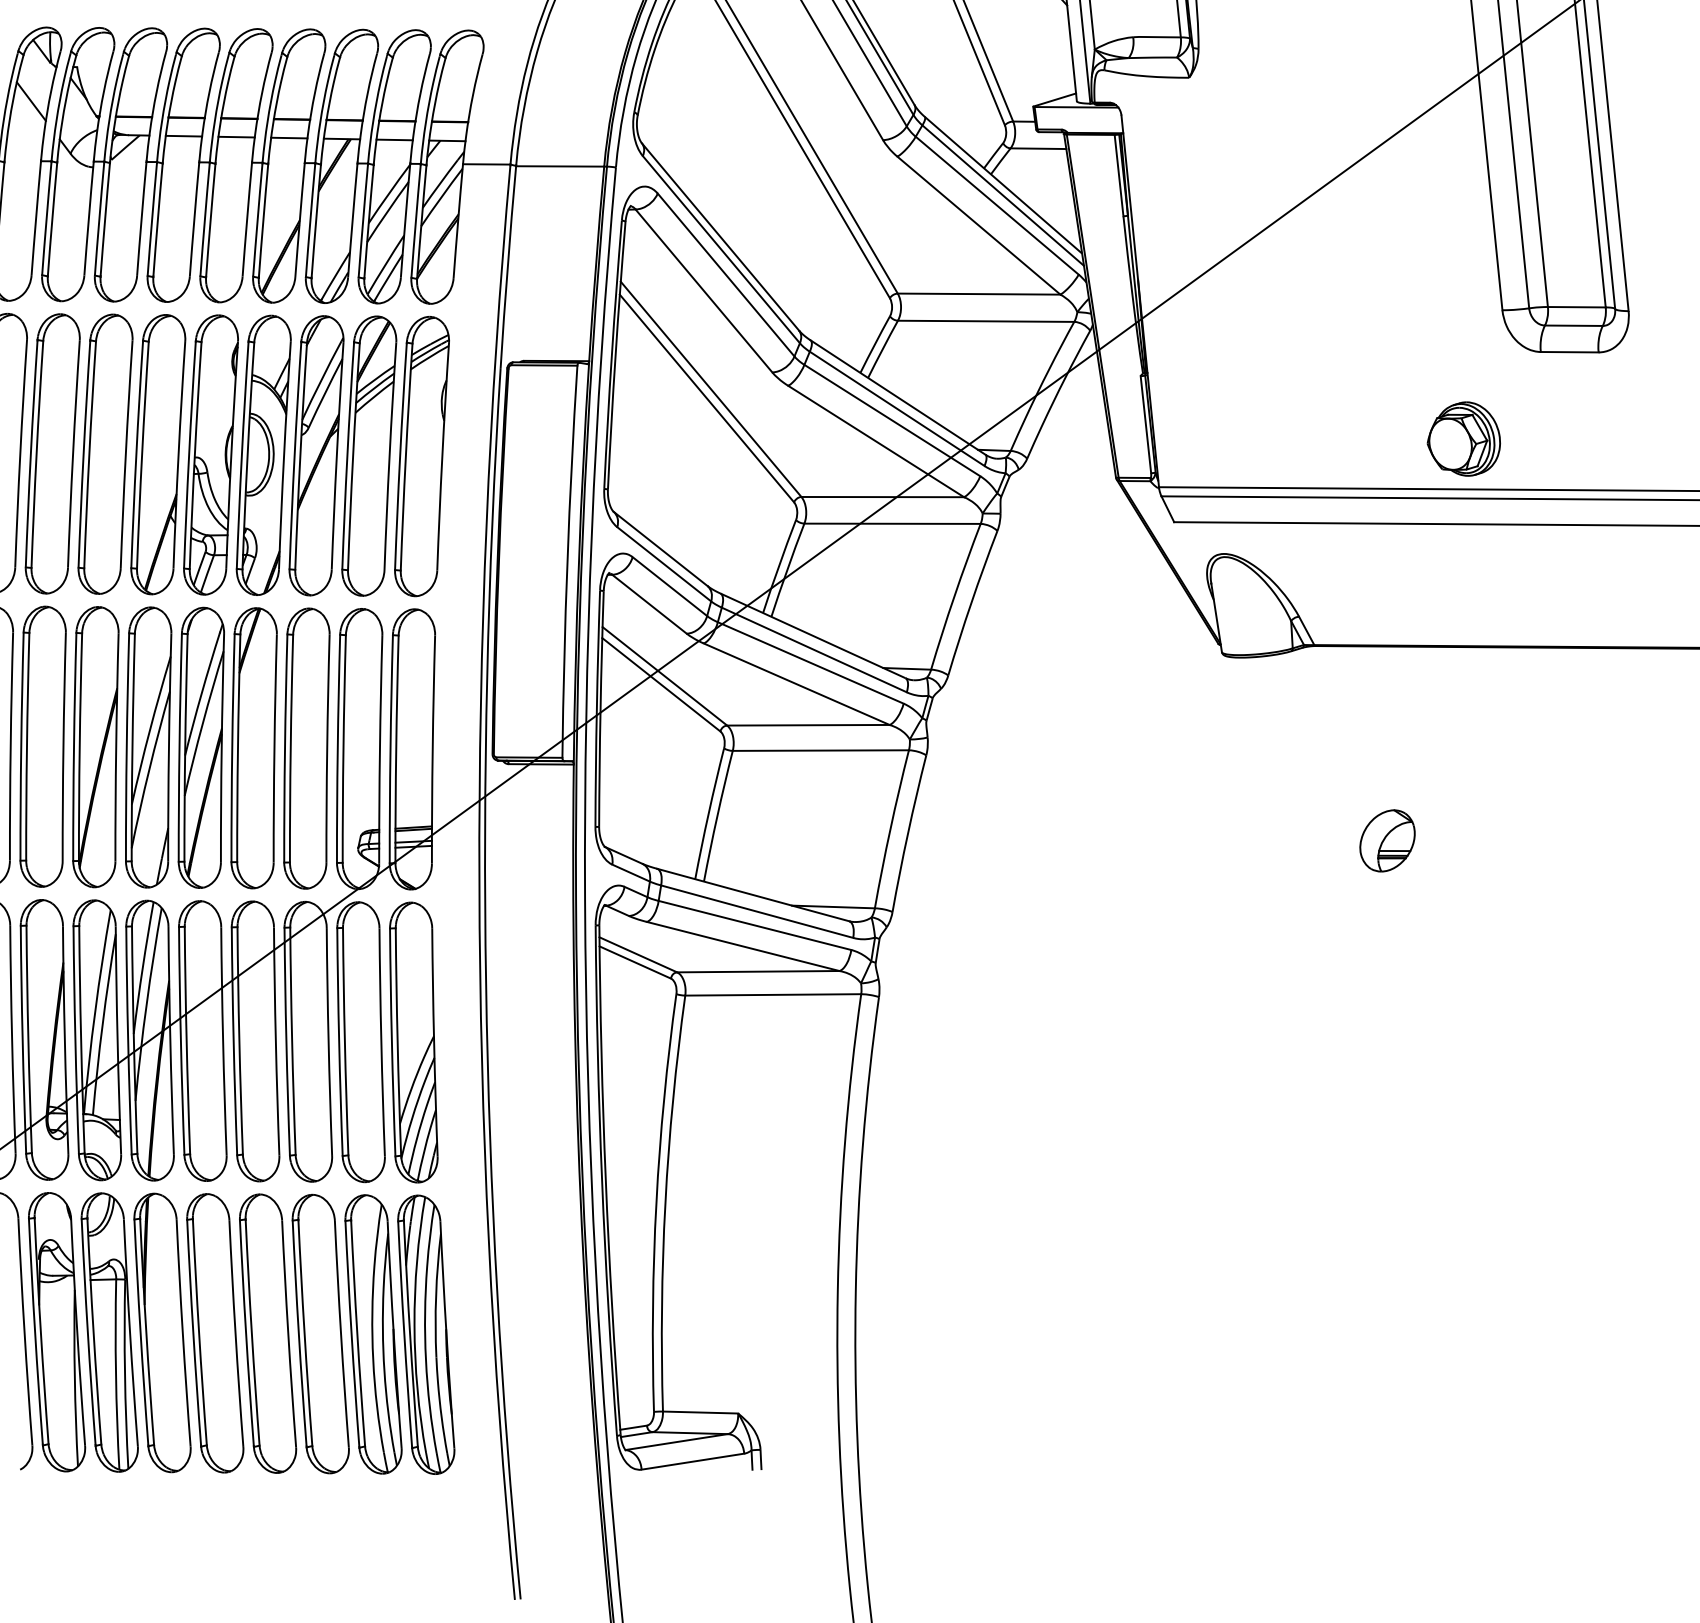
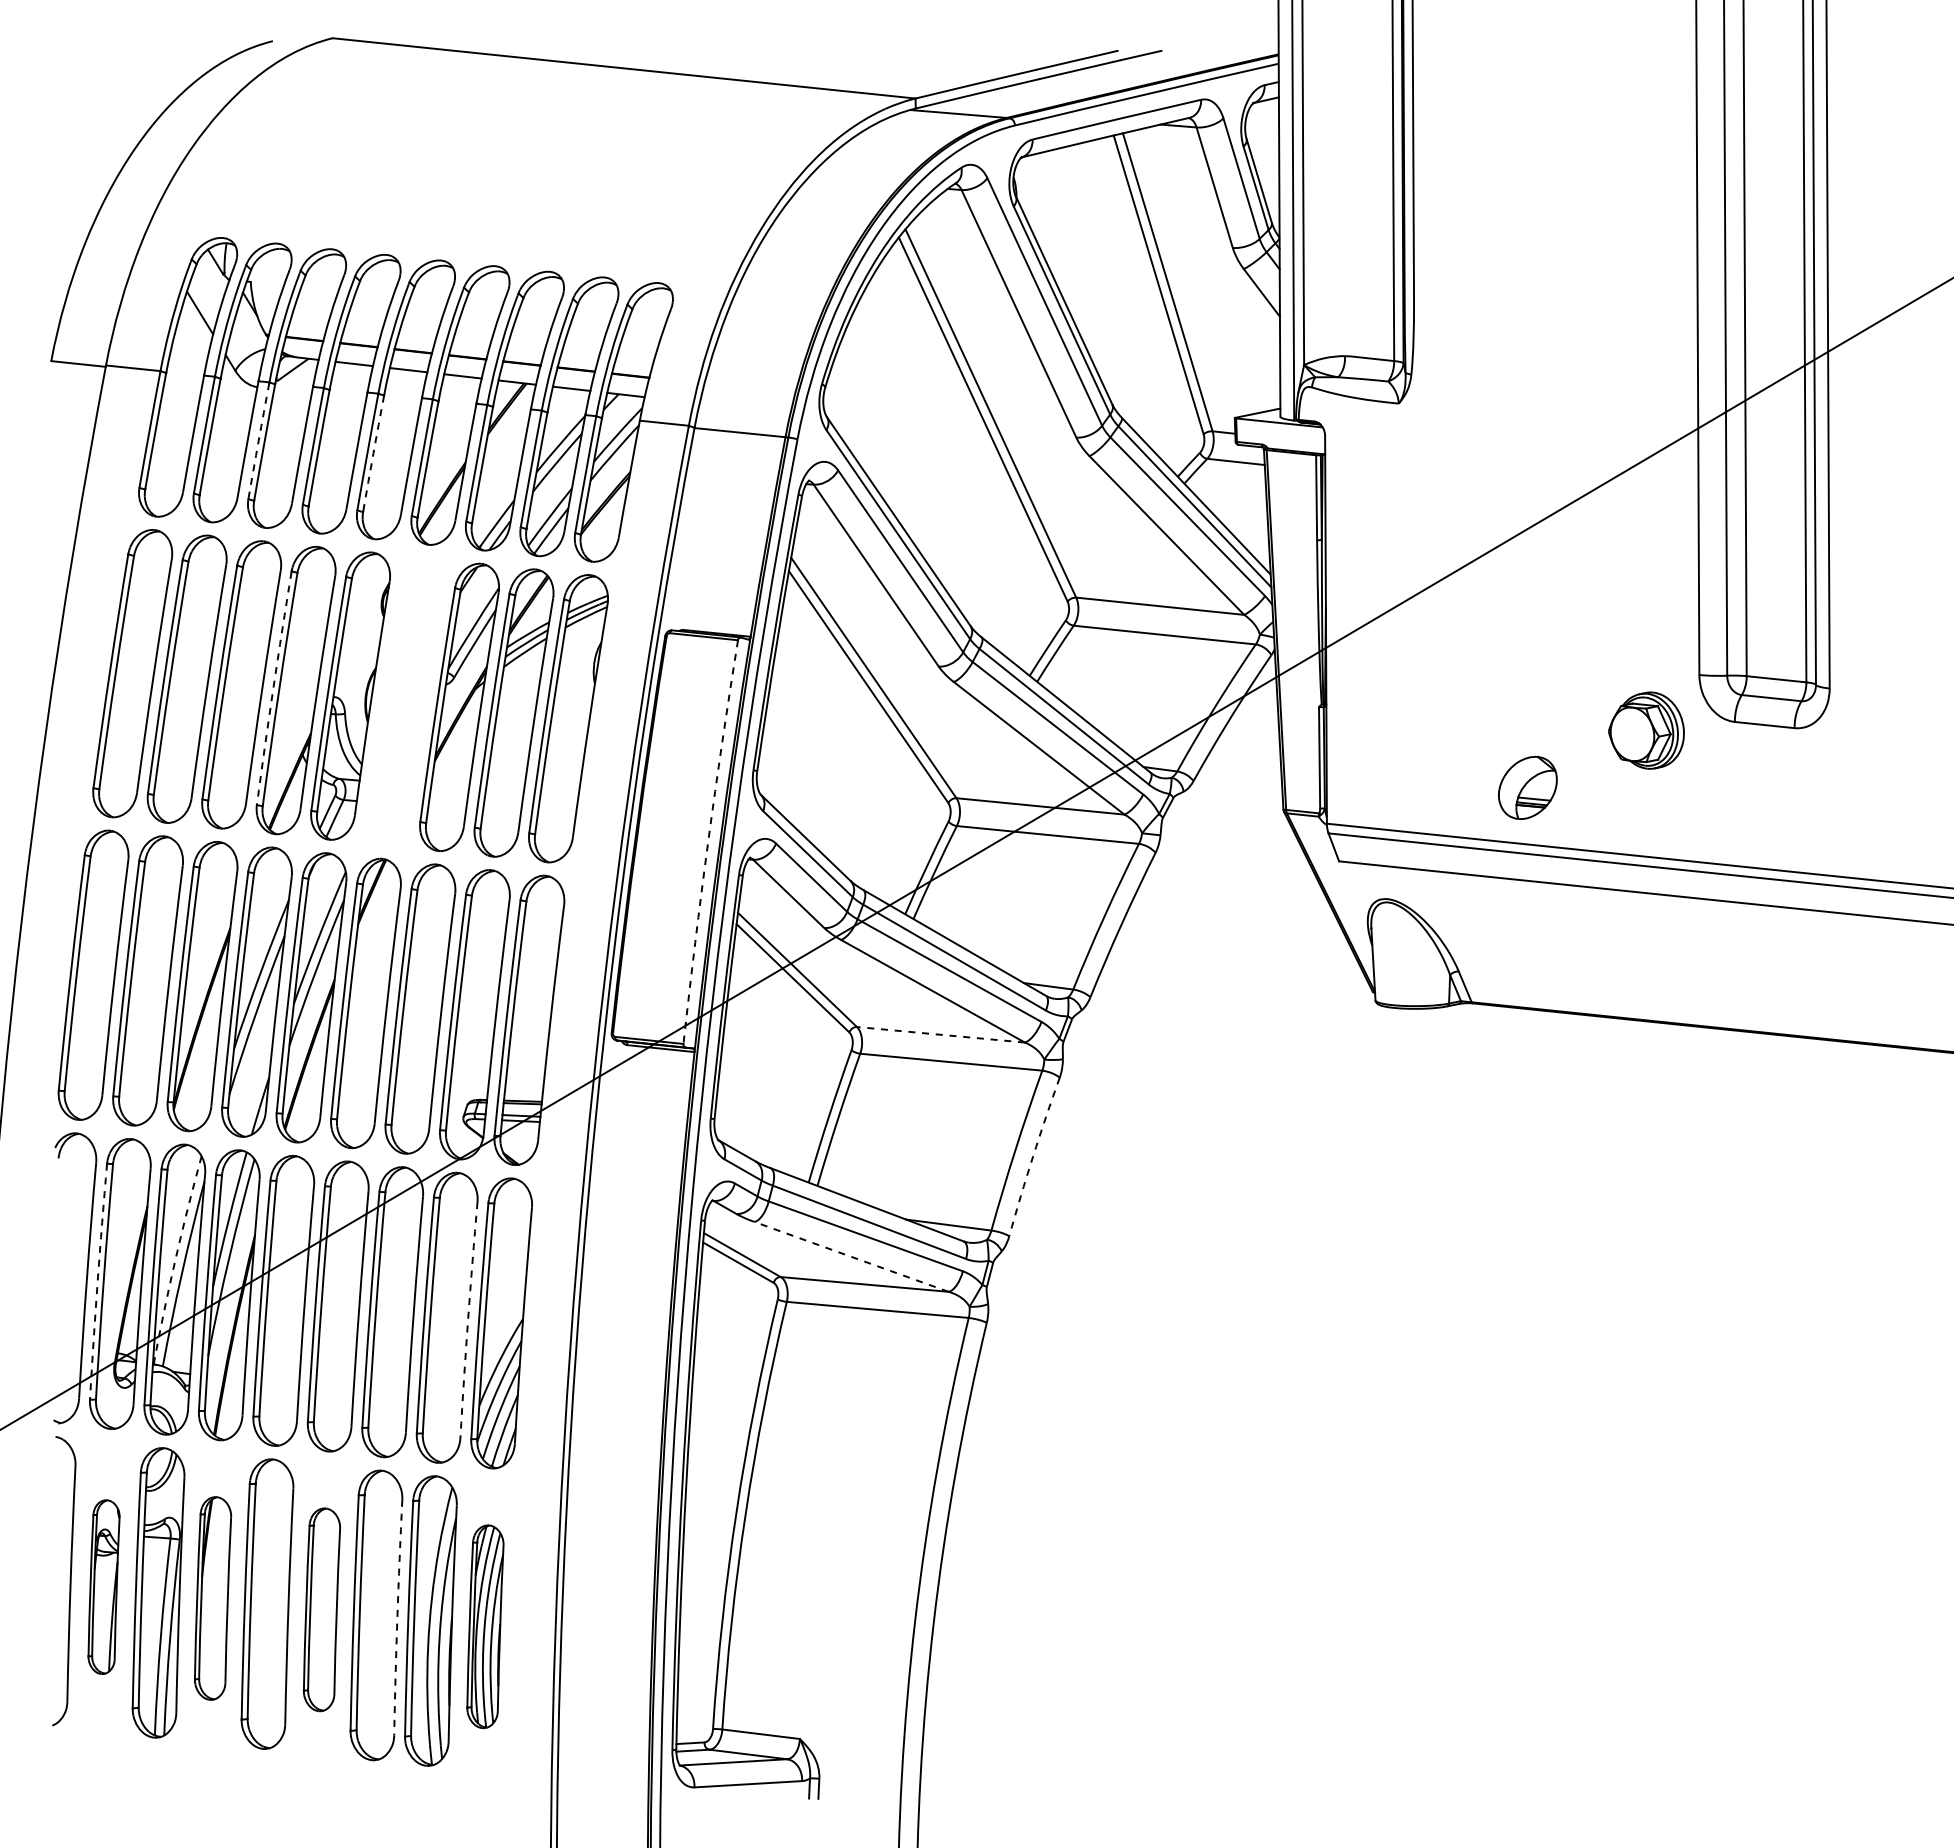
arc: (99, 219) -> (258, 441), solid -> dashed
arc: (210, 220) -> (373, 453), solid -> dashed
part: (1463, 439) -> (1646, 730), moved
arc: (136, 454) -> (273, 688), solid -> dashed
part: (263, 455) -> (404, 701), removed
arc: (567, 561) -> (708, 841), solid -> dashed
line: (807, 725) -> (940, 1034), solid -> dashed
arc: (908, 833) -> (1033, 1156), solid -> dashed
part: (1387, 840) -> (1527, 787), moved
line: (743, 946) -> (851, 1256), solid -> dashed
arc: (95, 1011) -> (175, 1259), solid -> dashed
arc: (22, 1039) -> (97, 1281), solid -> dashed
arc: (381, 1042) -> (468, 1320), solid -> dashed
part: (56, 1331) -> (103, 1586), size x0.6
part: (161, 1333) -> (212, 1598), size x0.7
part: (267, 1333) -> (321, 1609), size x0.7
arc: (341, 1334) -> (397, 1617), solid -> dashed
part: (426, 1334) -> (485, 1626), size x0.7

